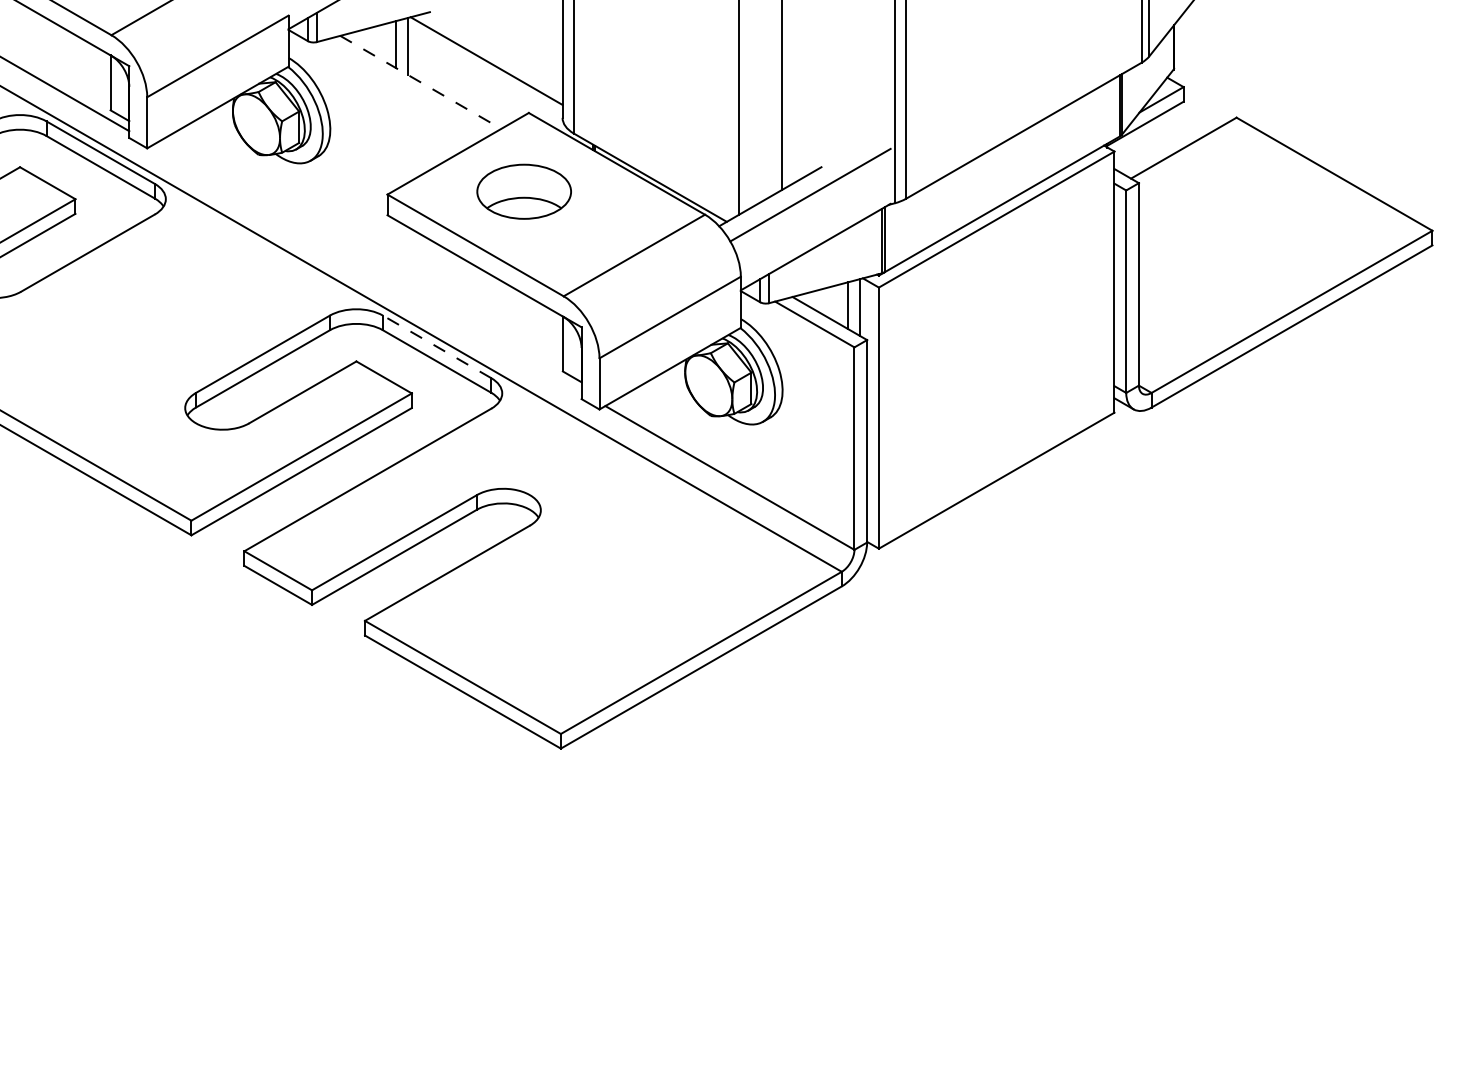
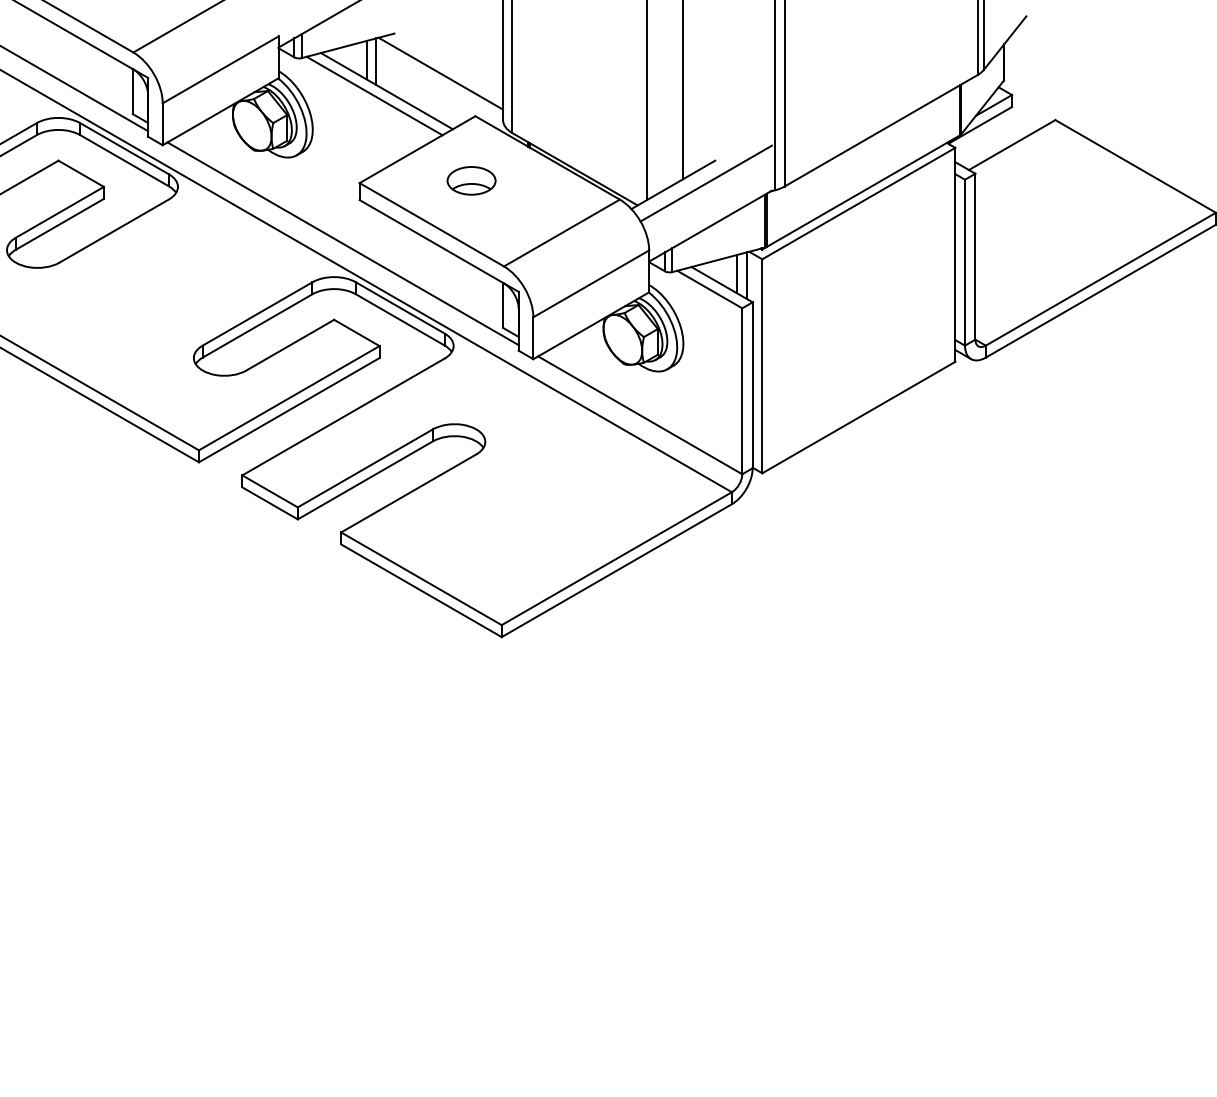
line: (421, 82) -> (387, 91), dashed -> solid
line: (405, 87) -> (374, 95), added
part: (524, 191) -> (471, 180), size x0.62
line: (366, 268) -> (342, 243), added
line: (436, 346) -> (399, 307), dashed -> solid

